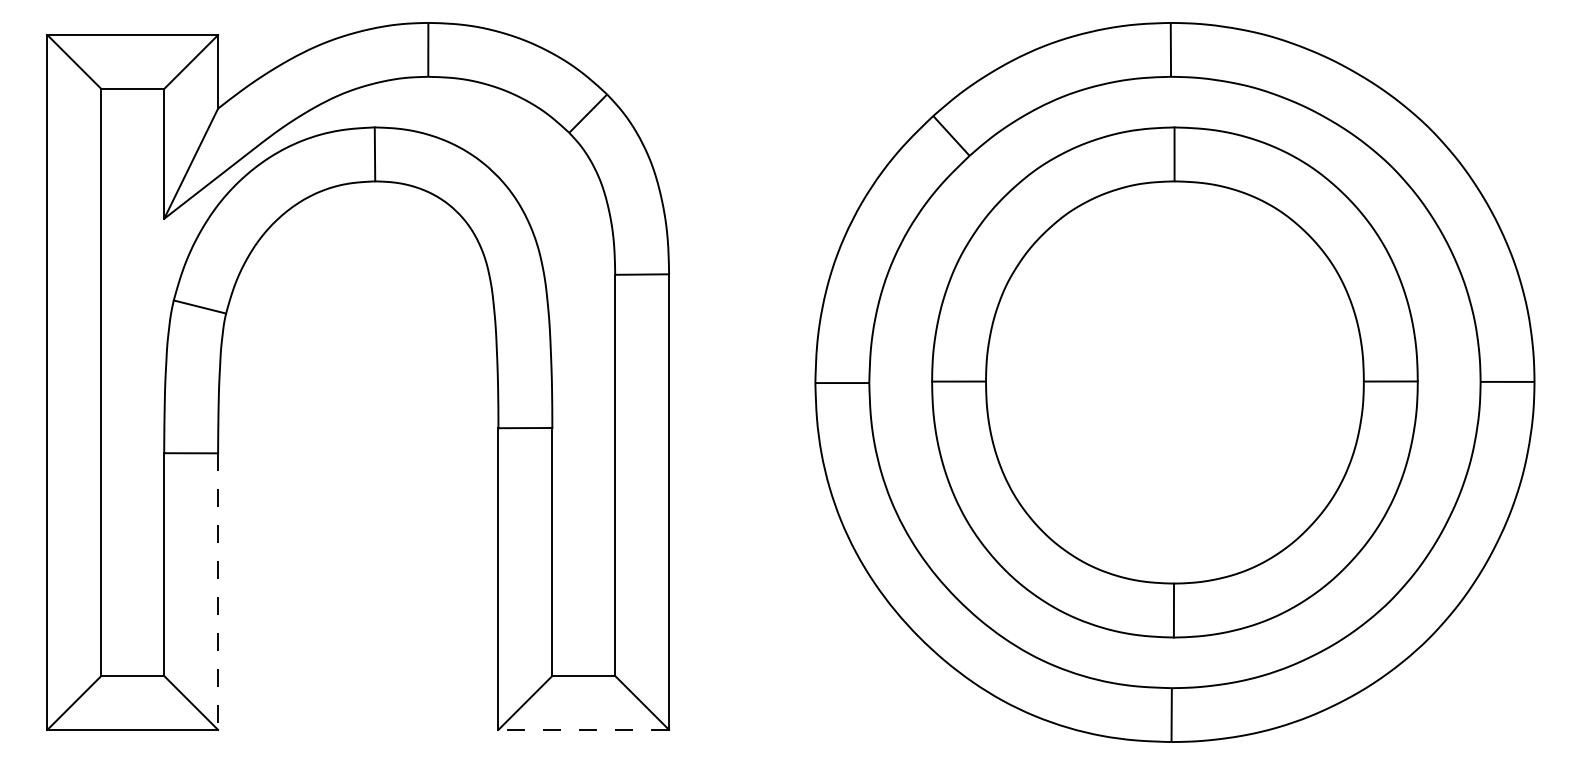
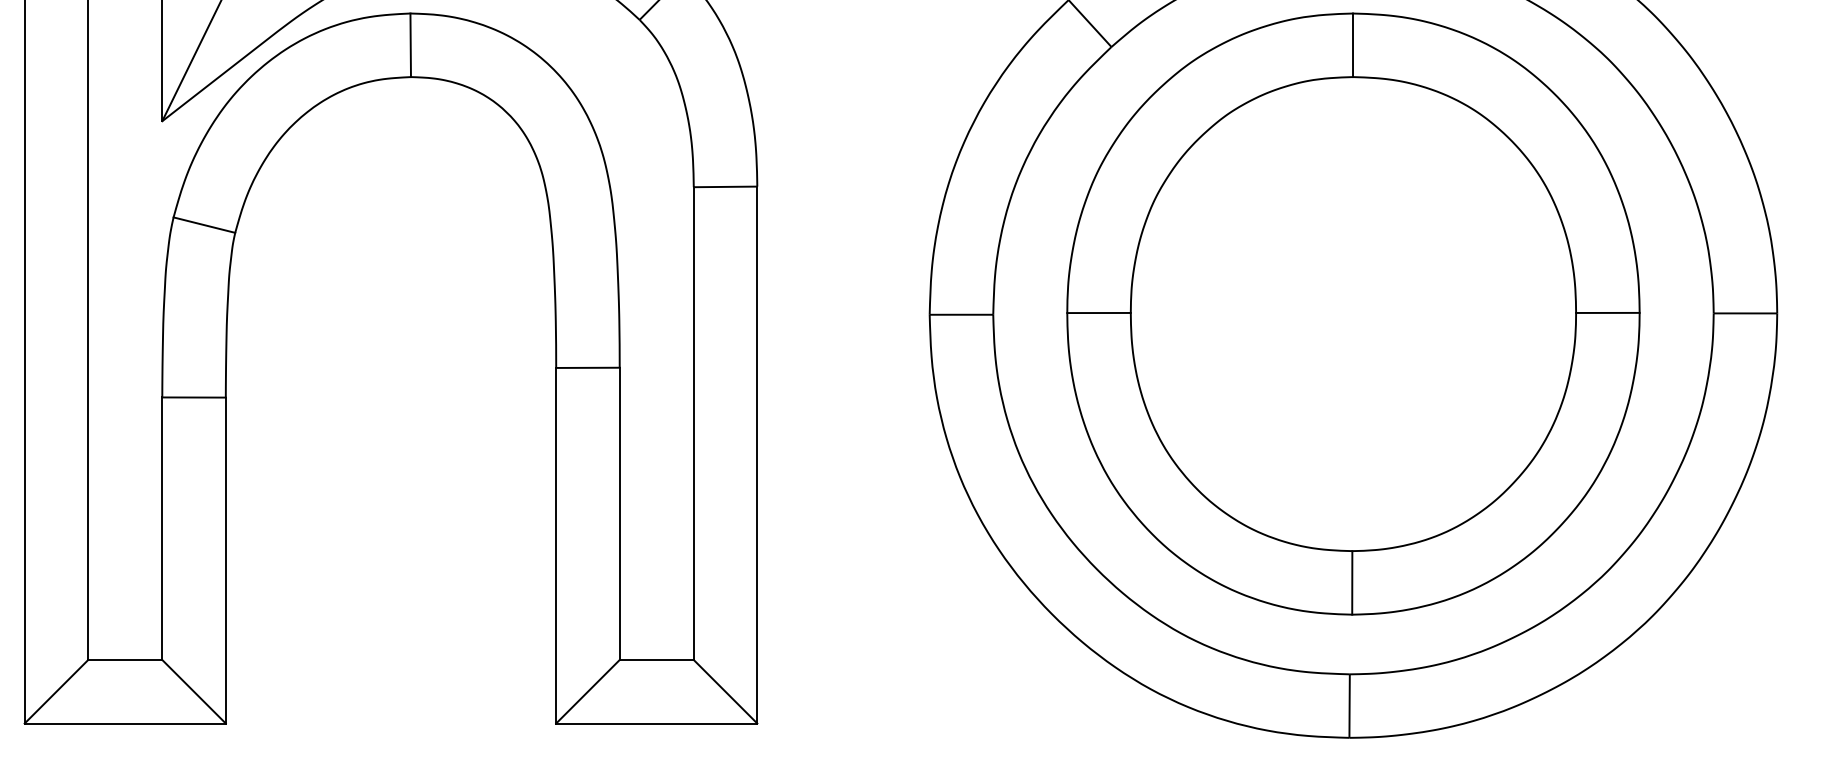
line: (218, 592) -> (226, 561), dashed -> solid
line: (583, 729) -> (656, 723), dashed -> solid

